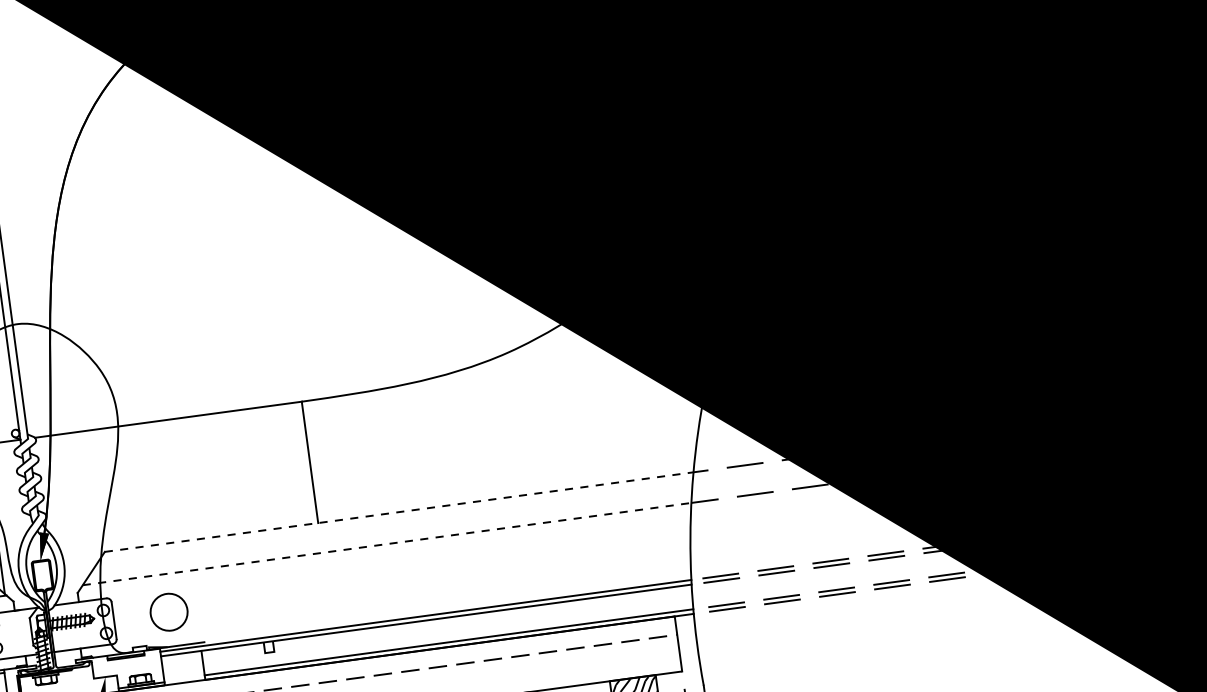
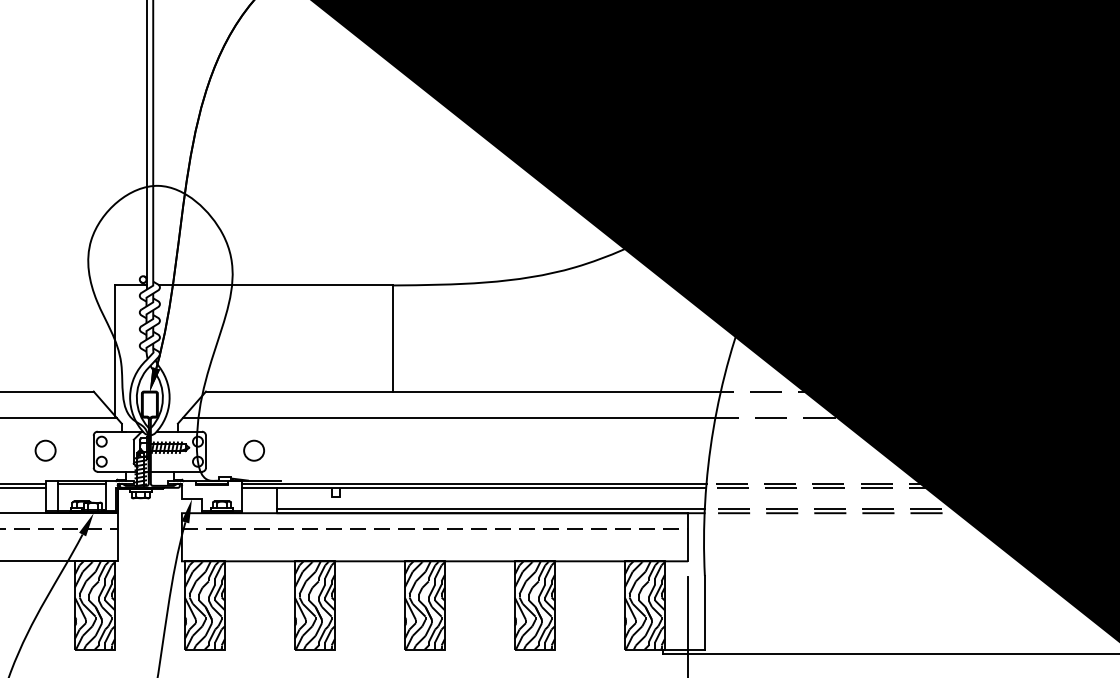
line: (399, 511) -> (463, 391), dashed -> solid
line: (387, 543) -> (449, 417), dashed -> solid
circle: (168, 611) -> (253, 450), size x0.62

